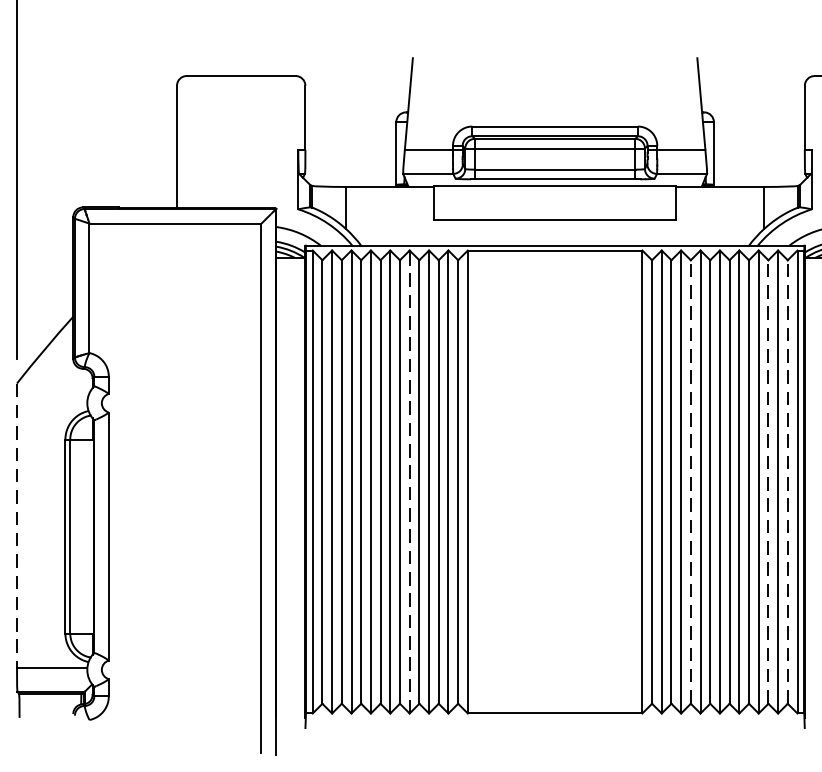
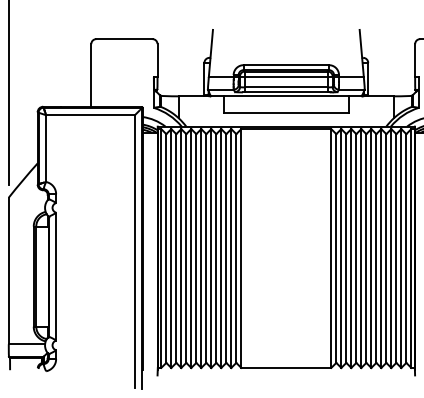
line: (410, 481) -> (211, 248), dashed -> solid
line: (691, 481) -> (356, 248), dashed -> solid
line: (768, 481) -> (396, 248), dashed -> solid
line: (788, 481) -> (406, 248), dashed -> solid
line: (16, 526) -> (8, 271), dashed -> solid

